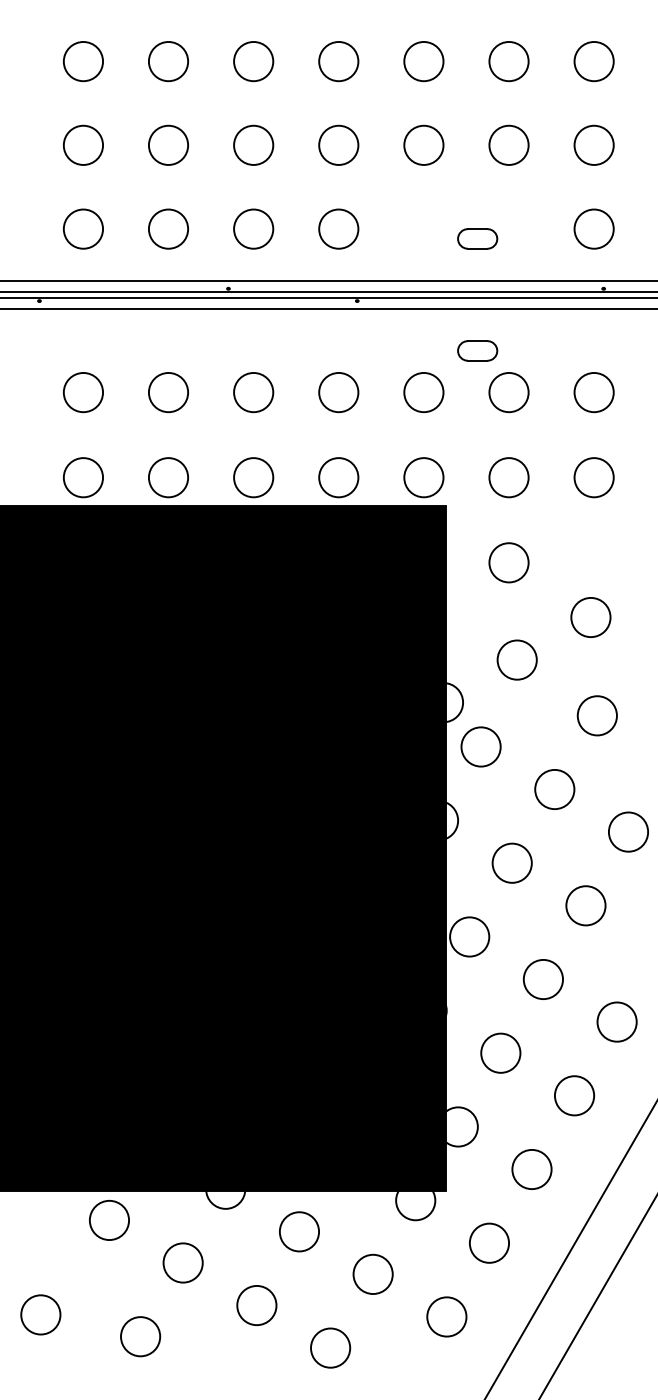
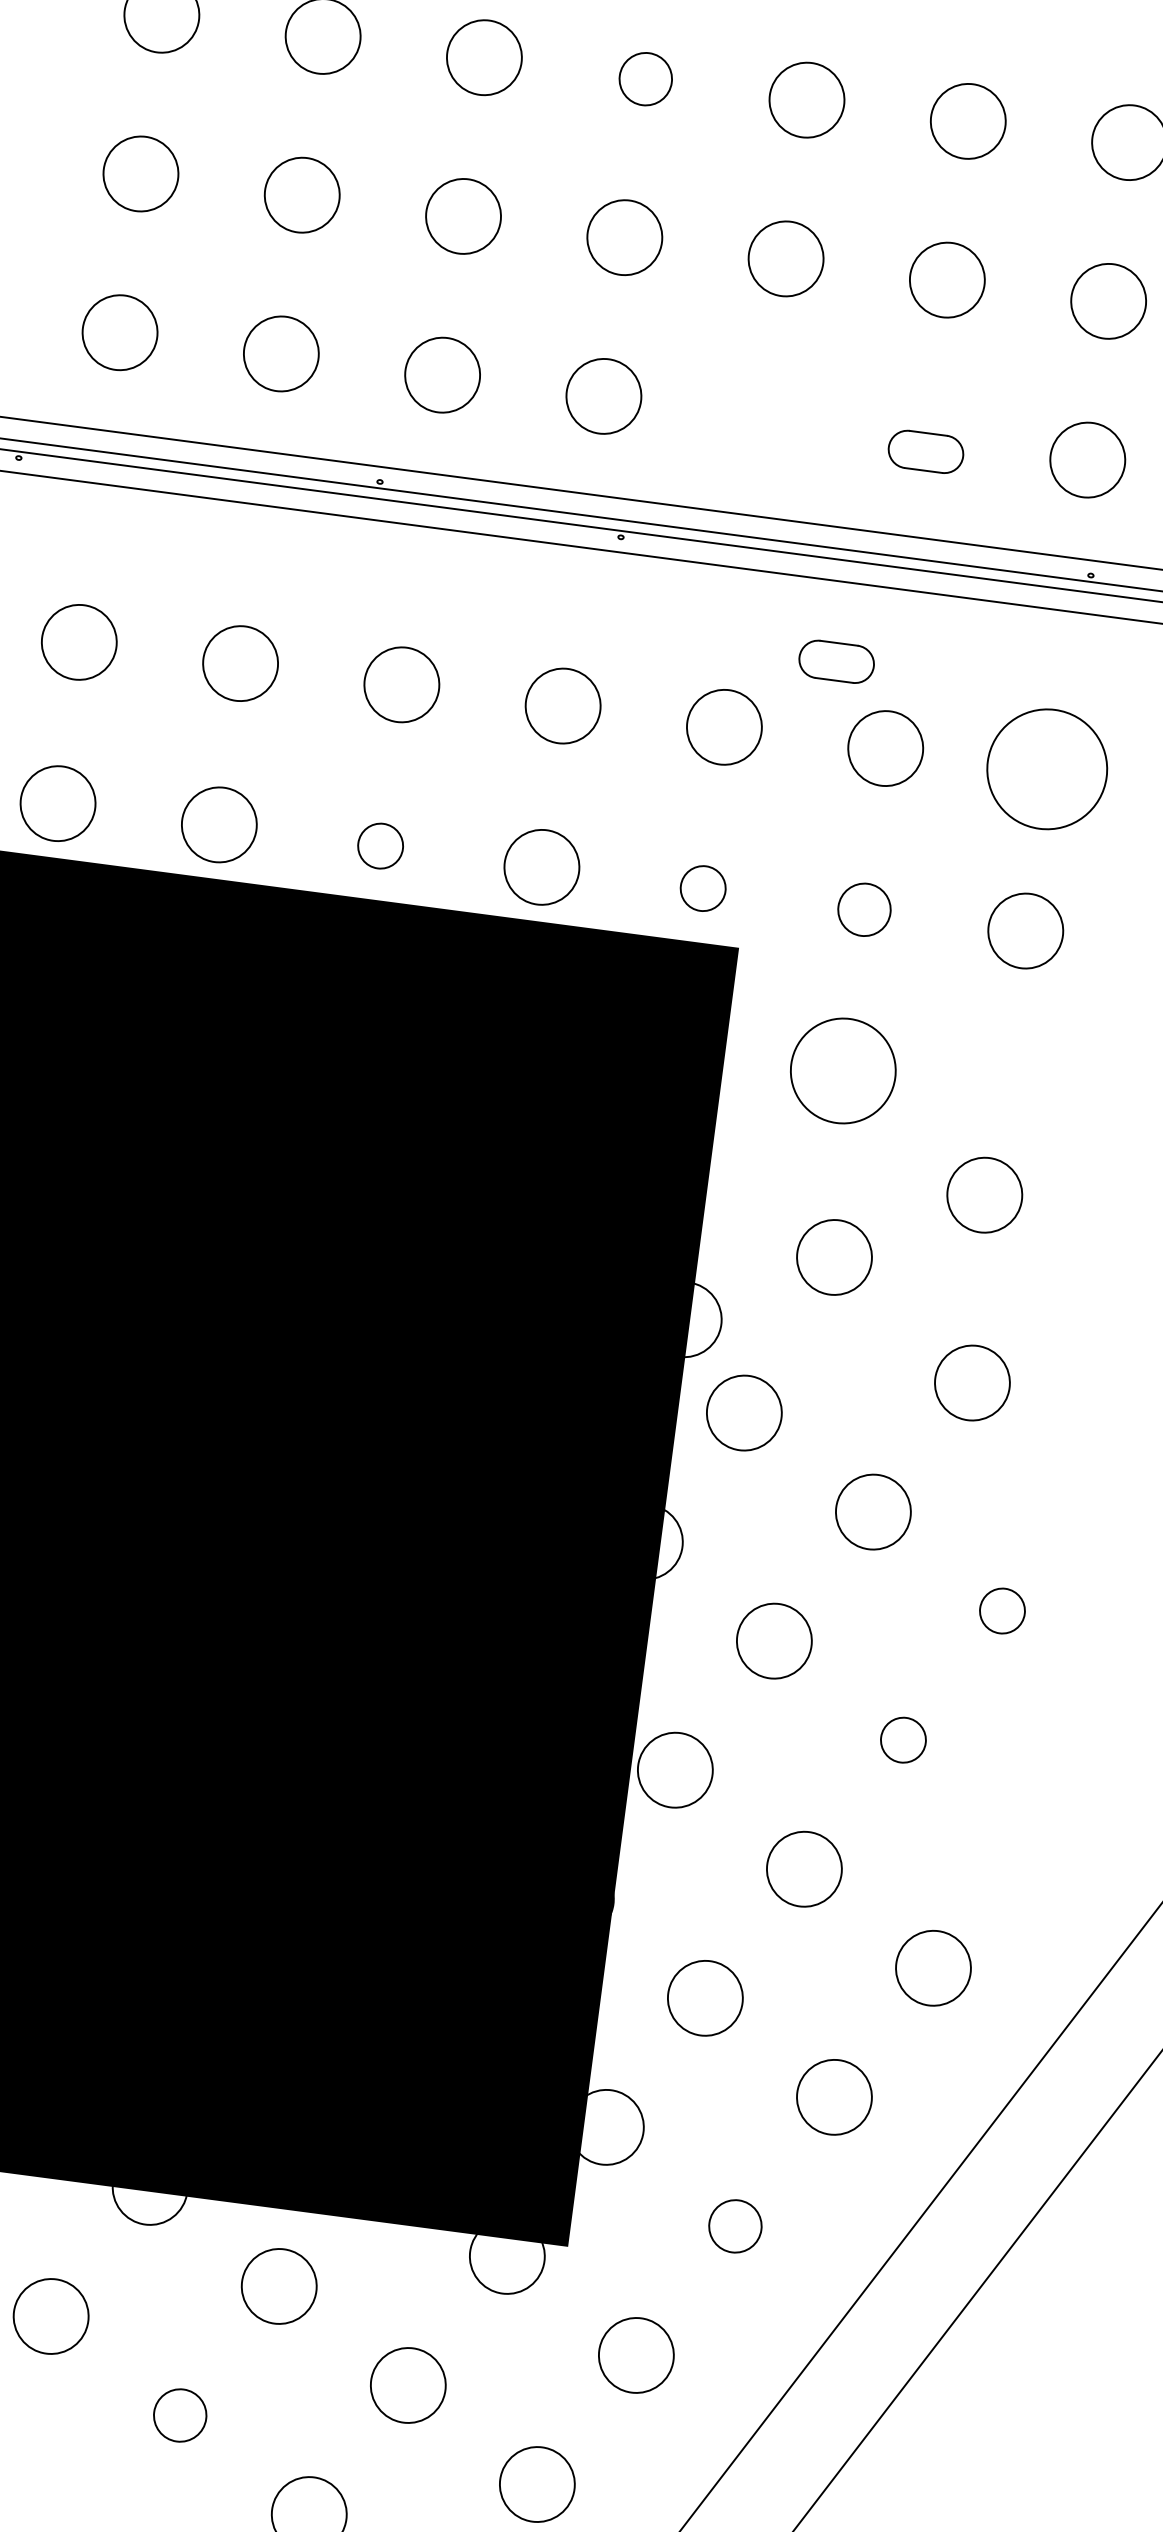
circle: (338, 61) -> (645, 78), size x0.7
part: (477, 238) -> (925, 451), moved
circle: (593, 392) -> (1045, 769), size x1.6
circle: (253, 477) -> (380, 845), size x0.6
circle: (423, 477) -> (702, 888), size x0.6
circle: (508, 477) -> (863, 909), size x0.7
circle: (508, 562) -> (842, 1070), size x1.4
circle: (628, 831) -> (1002, 1609), size x0.6
circle: (585, 905) -> (902, 1739), size x0.6
circle: (531, 1169) -> (734, 2226), size x0.7
circle: (256, 1305) -> (179, 2415), size x0.7

